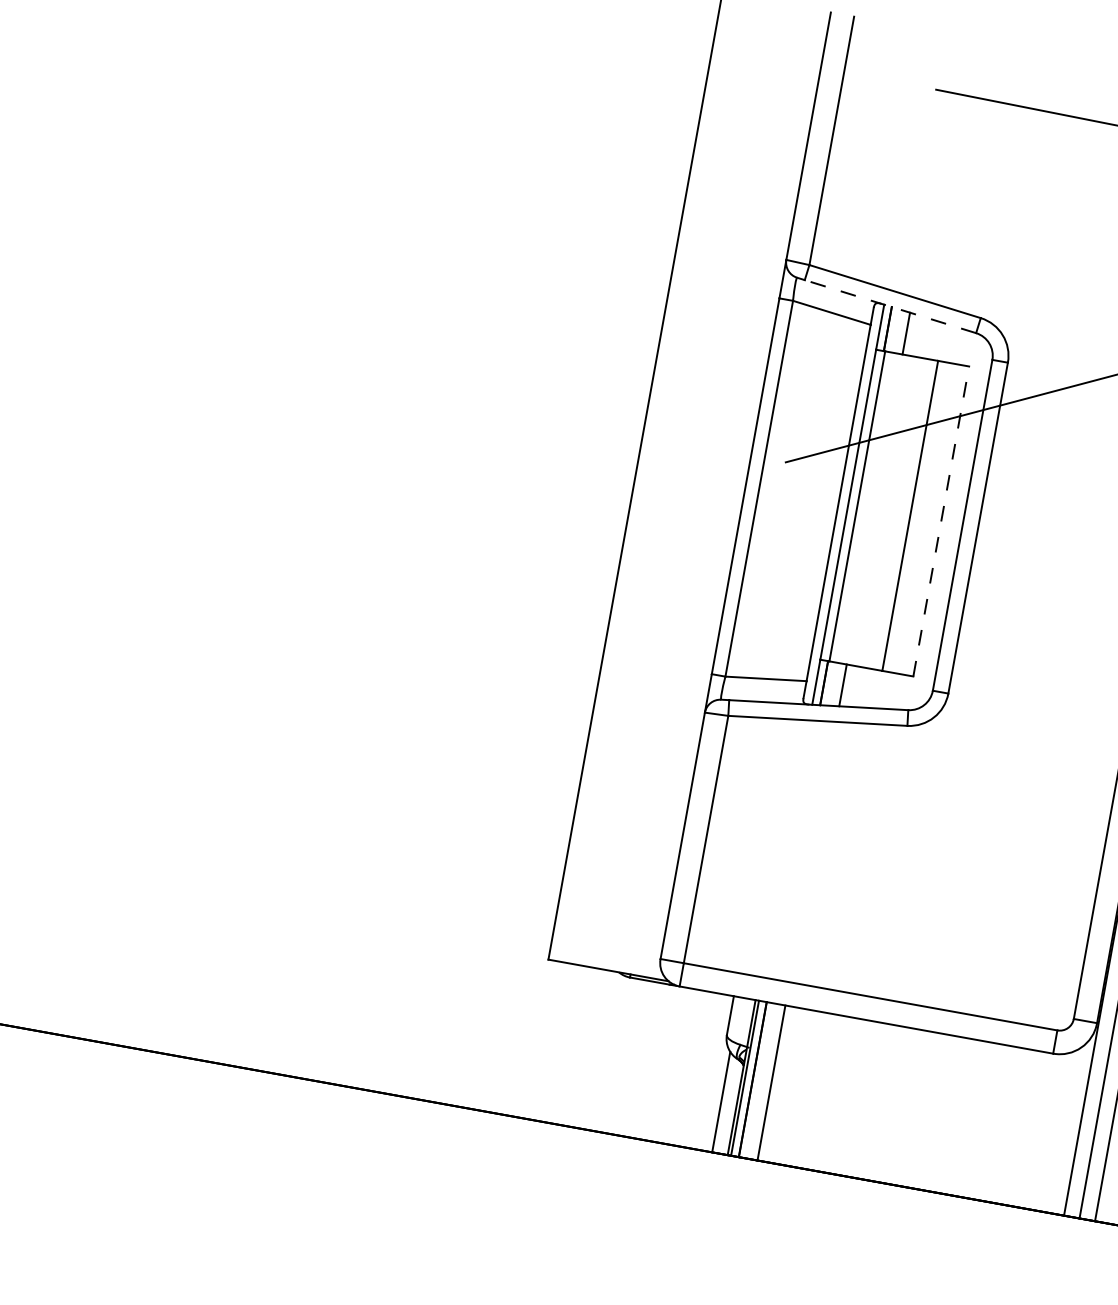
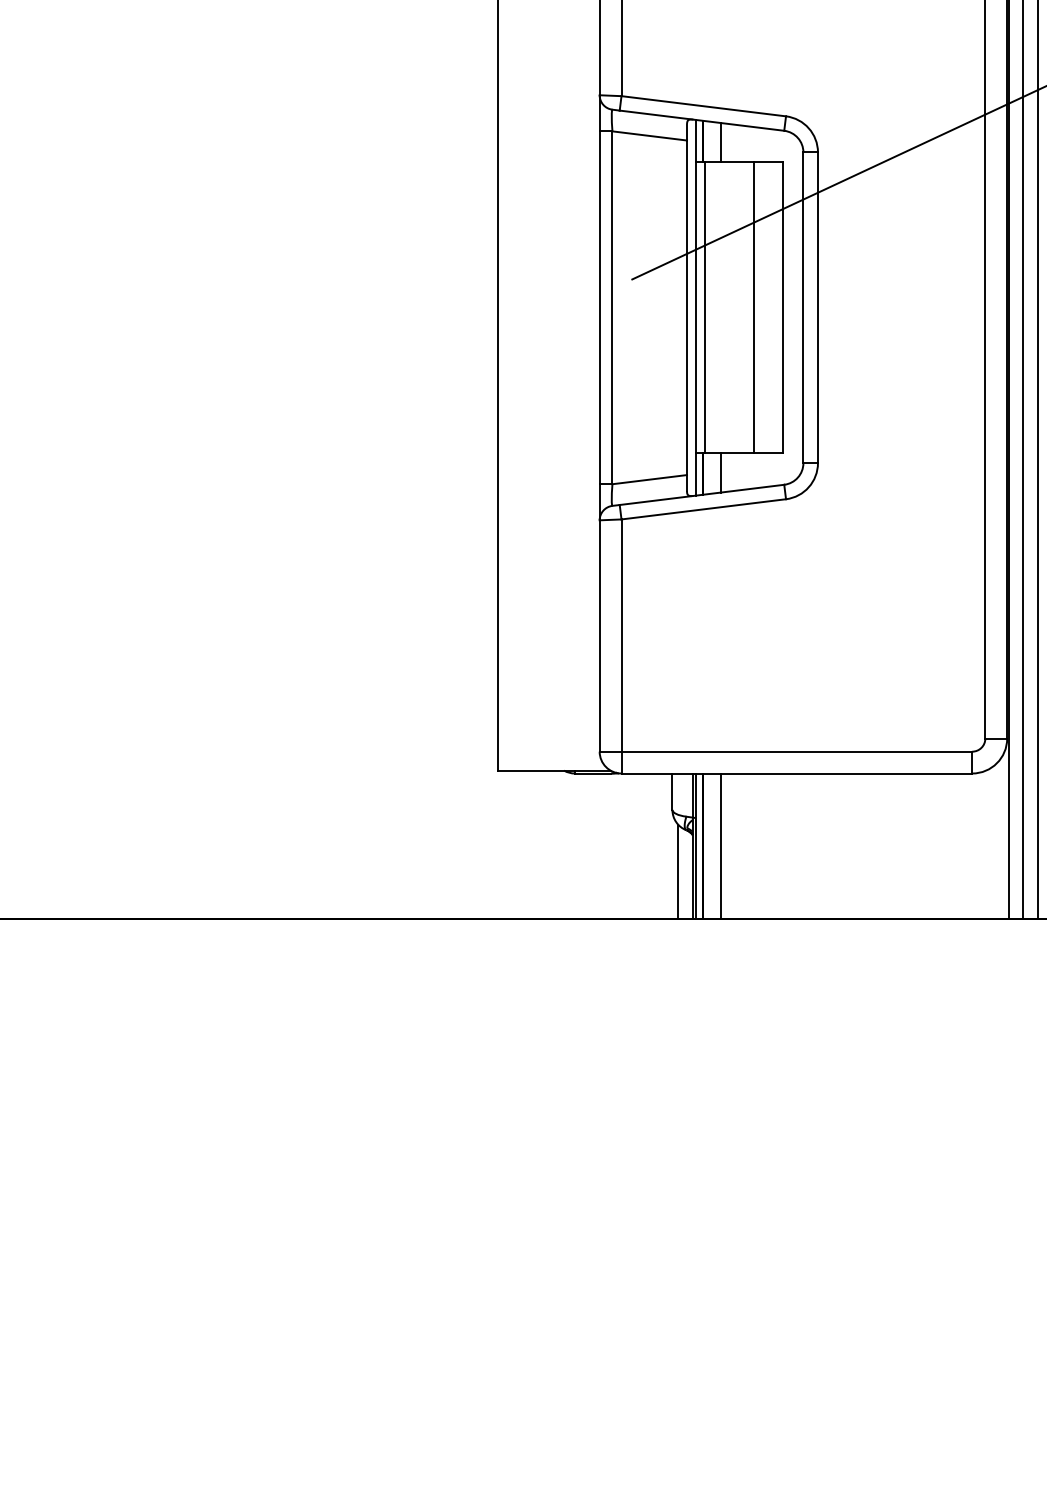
line: (889, 306) -> (701, 120), dashed -> solid
line: (941, 521) -> (783, 307), dashed -> solid

